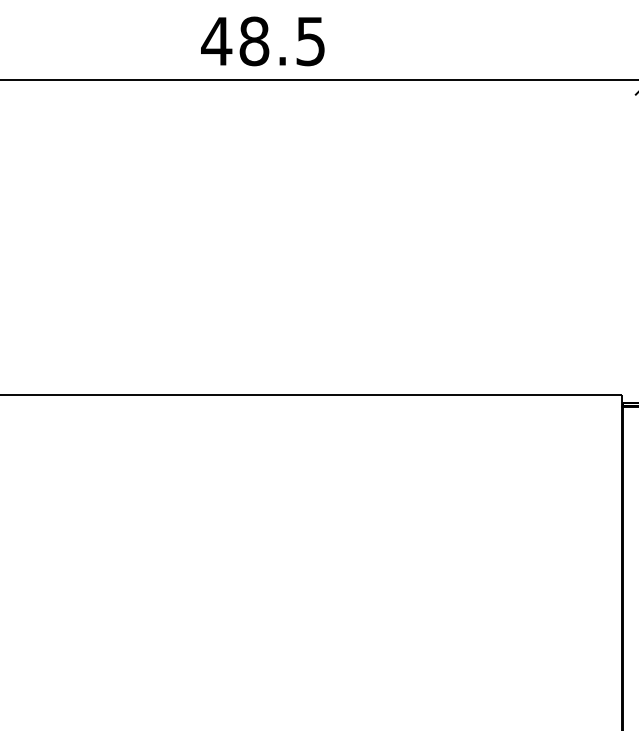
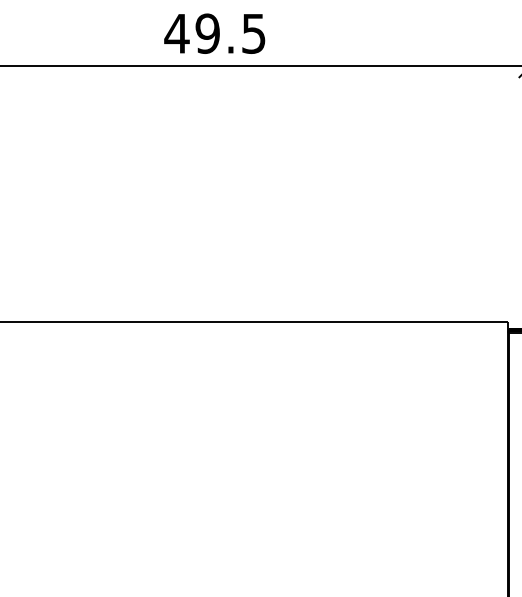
text: (254, 41) -> (207, 33), 48.5 -> 49.5

